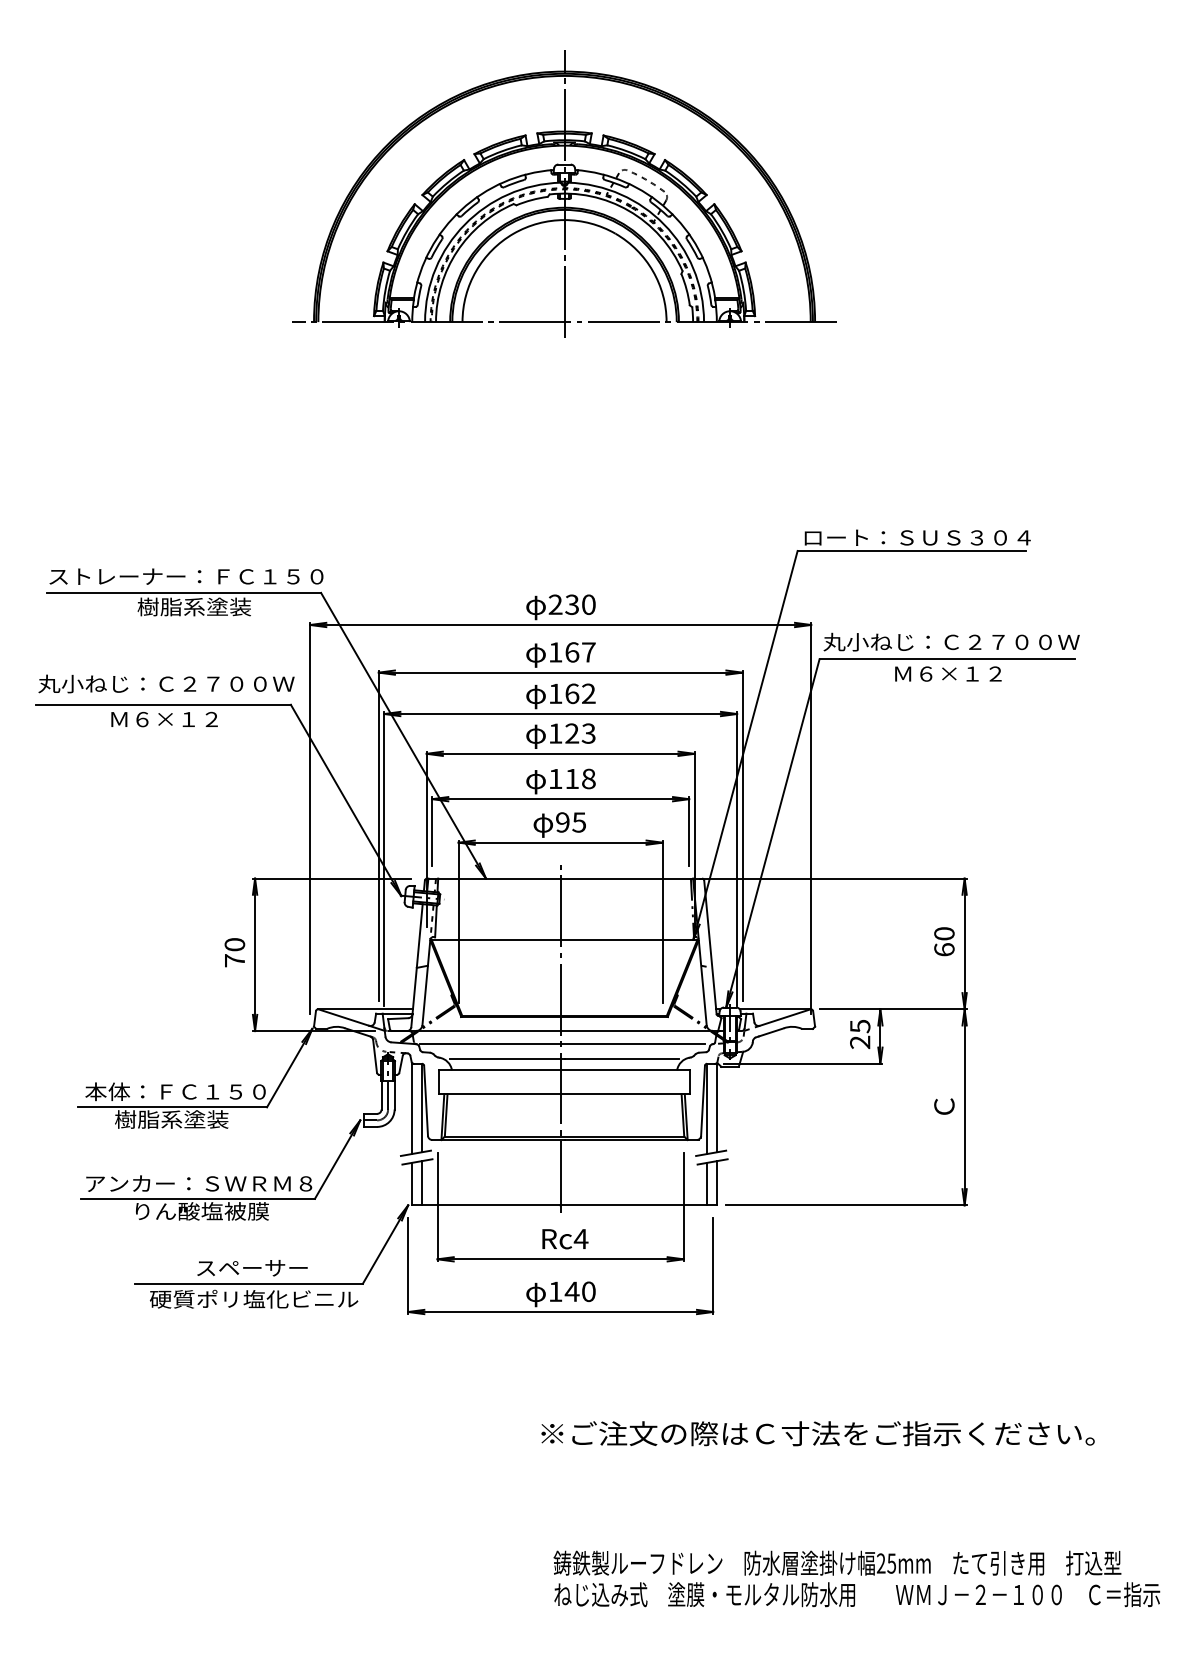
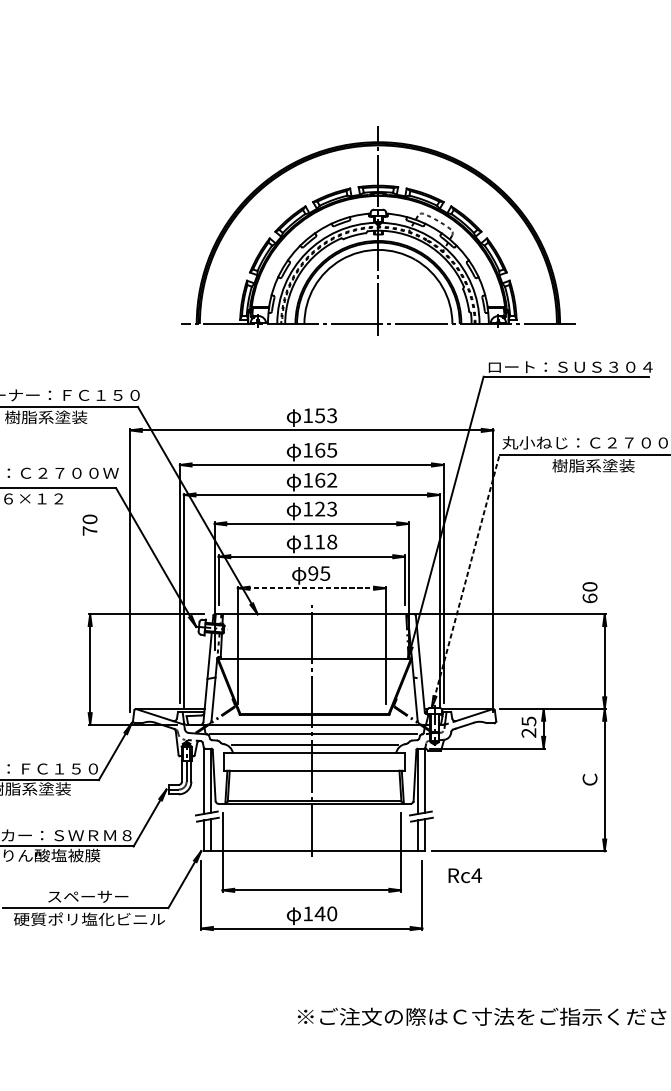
part: (564, 193) -> (378, 230), moved
text: (571, 604) -> (319, 415), 230 -> 153
text: (588, 652) -> (331, 450), 167 -> 165
text: (948, 673) -> (592, 465), Ｍ６×１２ -> 樹脂系塗装
line: (773, 832) -> (466, 580), solid -> dashed
line: (561, 842) -> (312, 588), solid -> dashed
text: (944, 941) -> (590, 592), moved
text: (234, 952) -> (89, 525), moved
text: (565, 1239) -> (465, 875), moved

